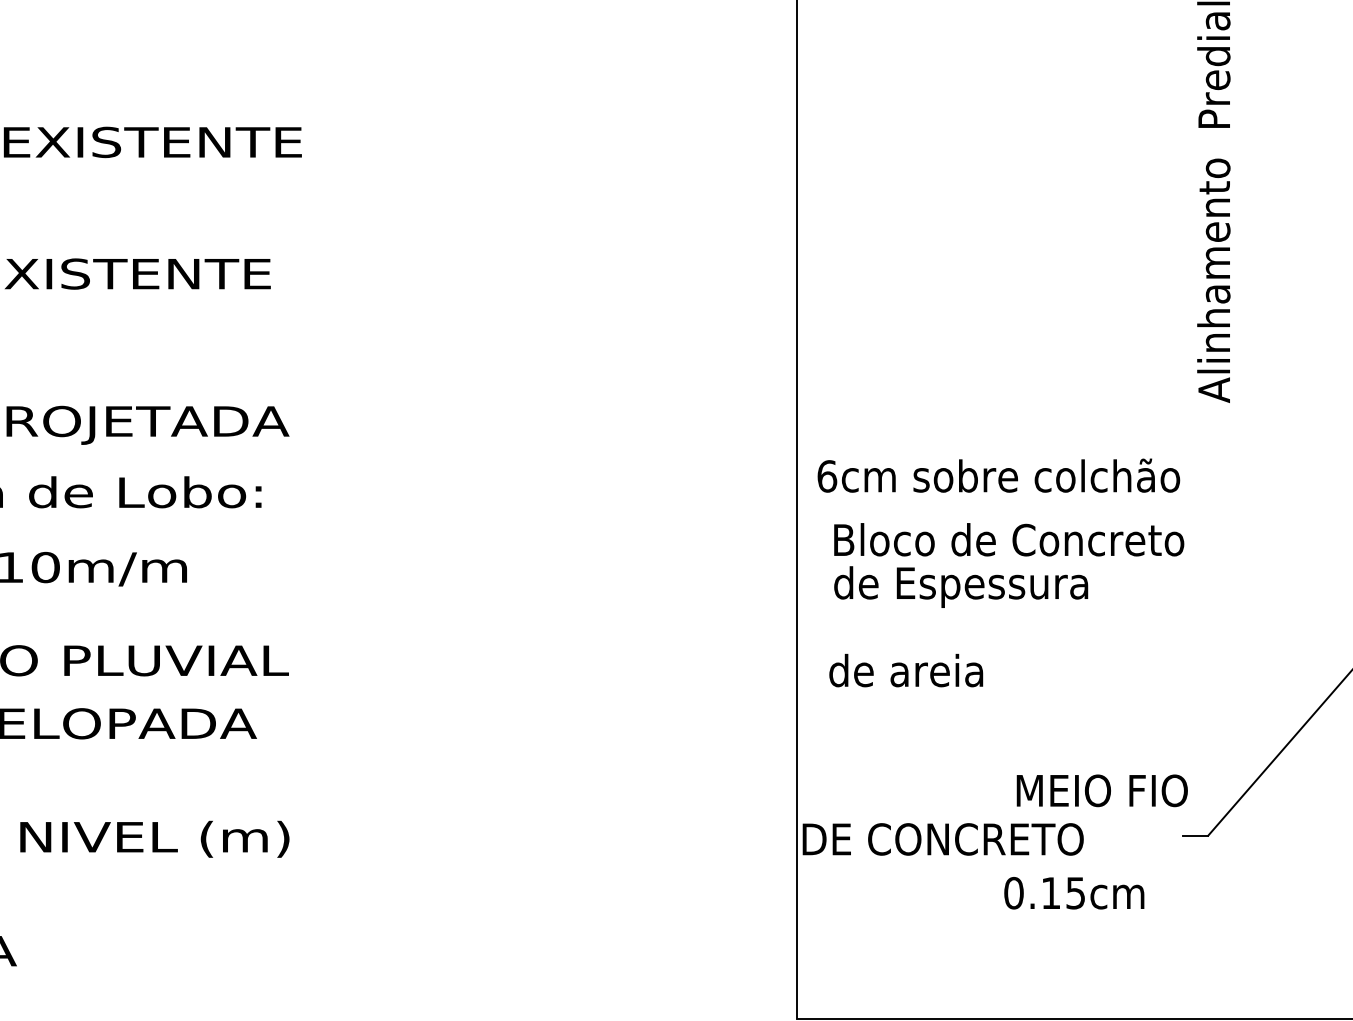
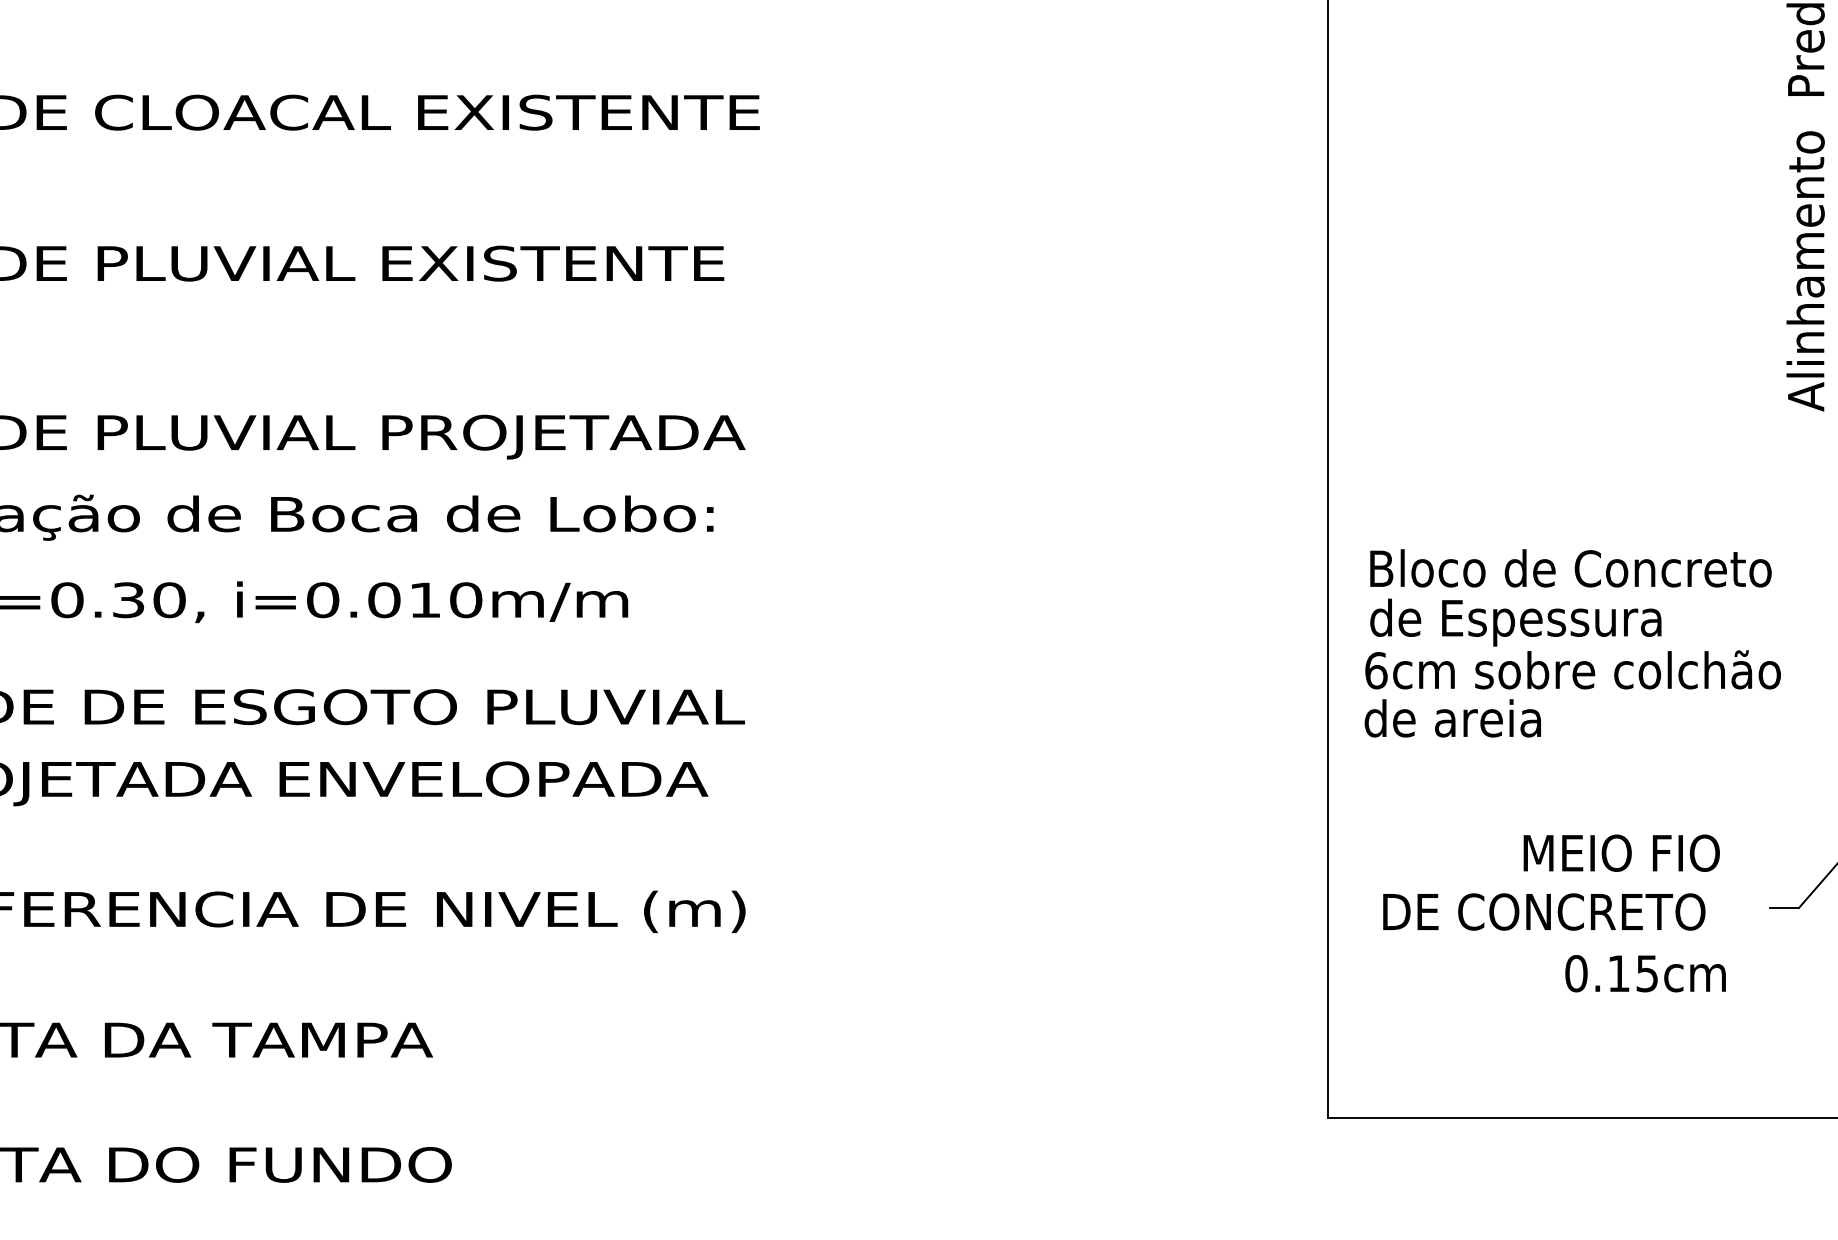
text: (998, 475) -> (1572, 669), moved
text: (1102, 790) -> (1621, 852), moved
text: (943, 838) -> (1544, 911), moved

